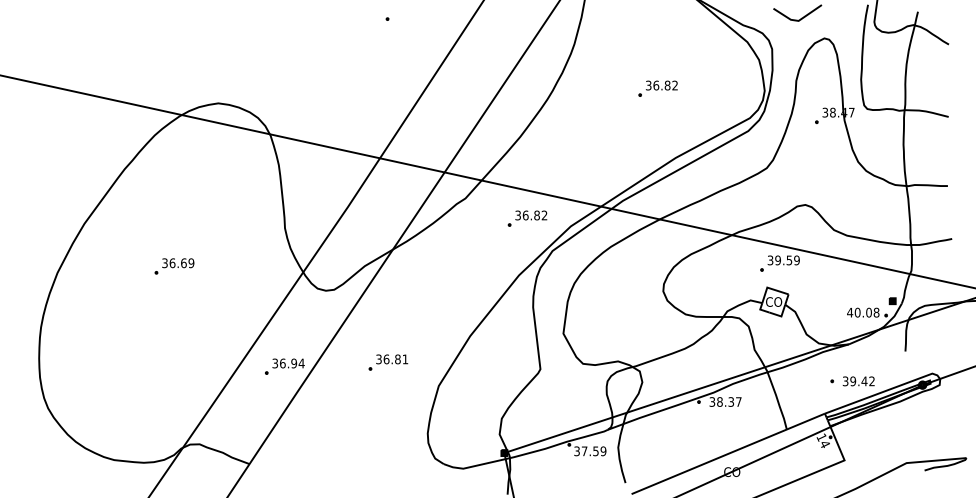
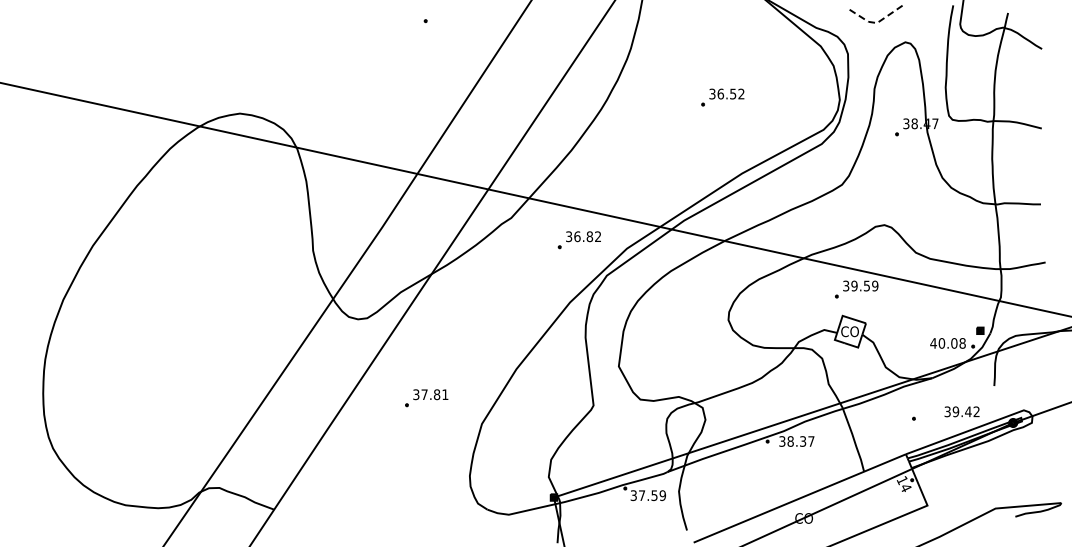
line: (798, 20) -> (876, 22), solid -> dashed
text: (667, 85) -> (733, 93), 36.82 -> 36.52
part: (174, 266) -> (191, 292), removed
text: (386, 359) -> (424, 394), 36.81 -> 37.81
part: (284, 366) -> (312, 402), removed
text: (858, 381) -> (961, 411), moved

